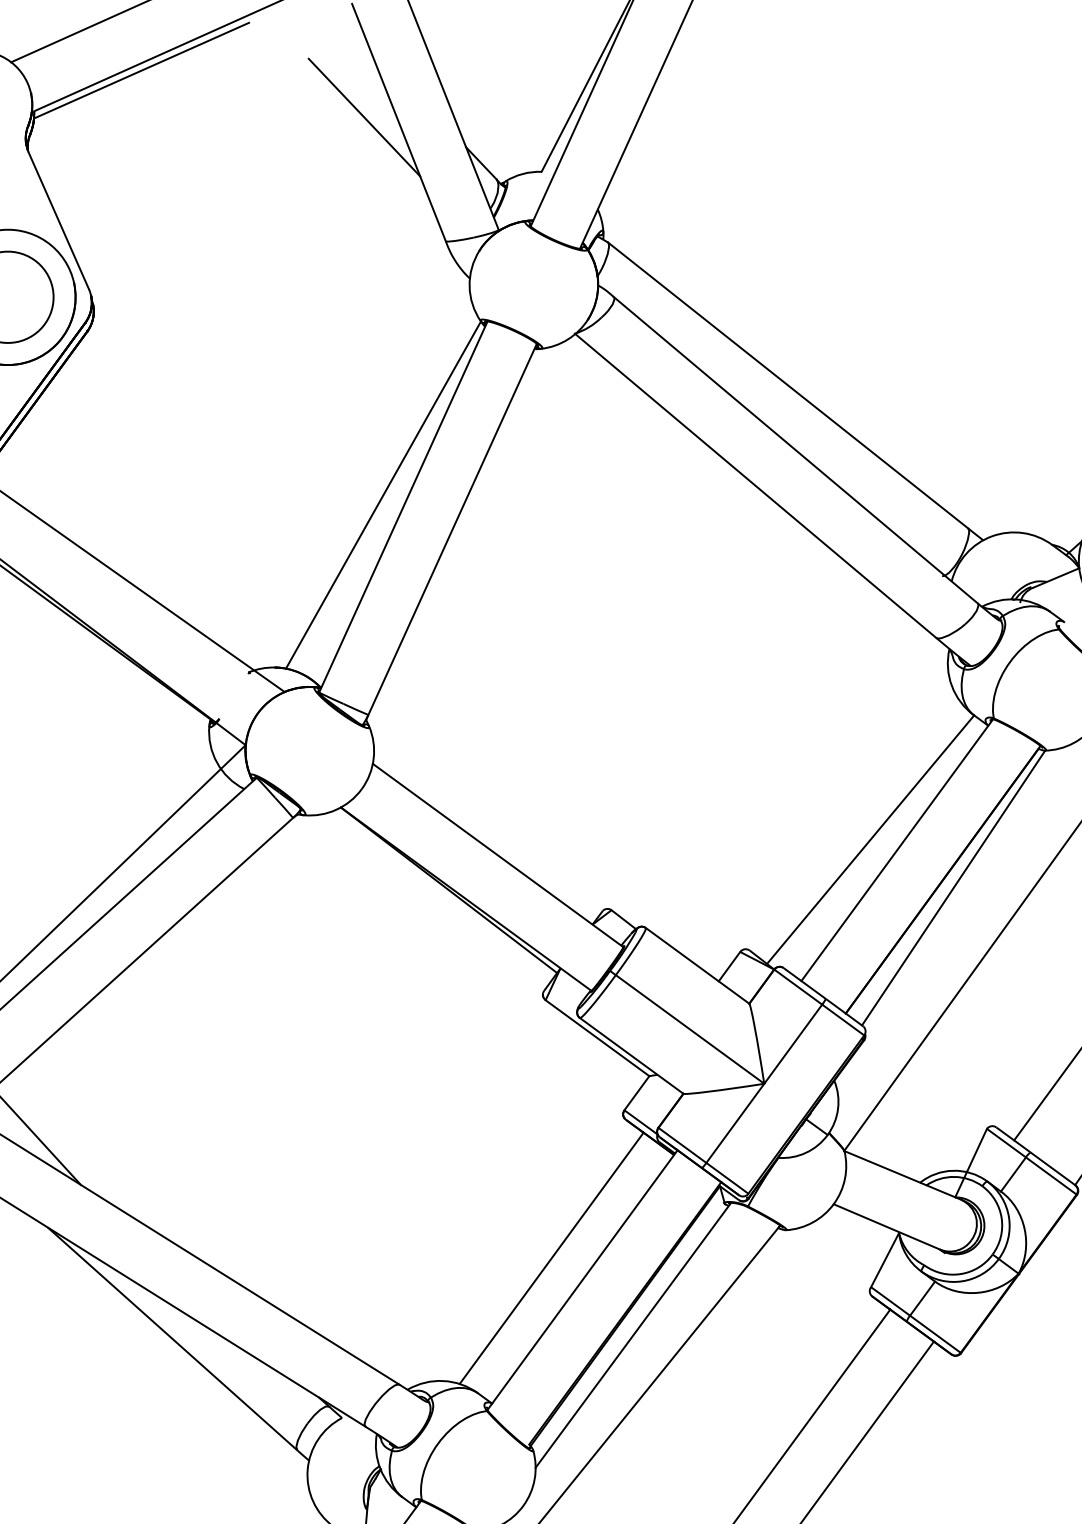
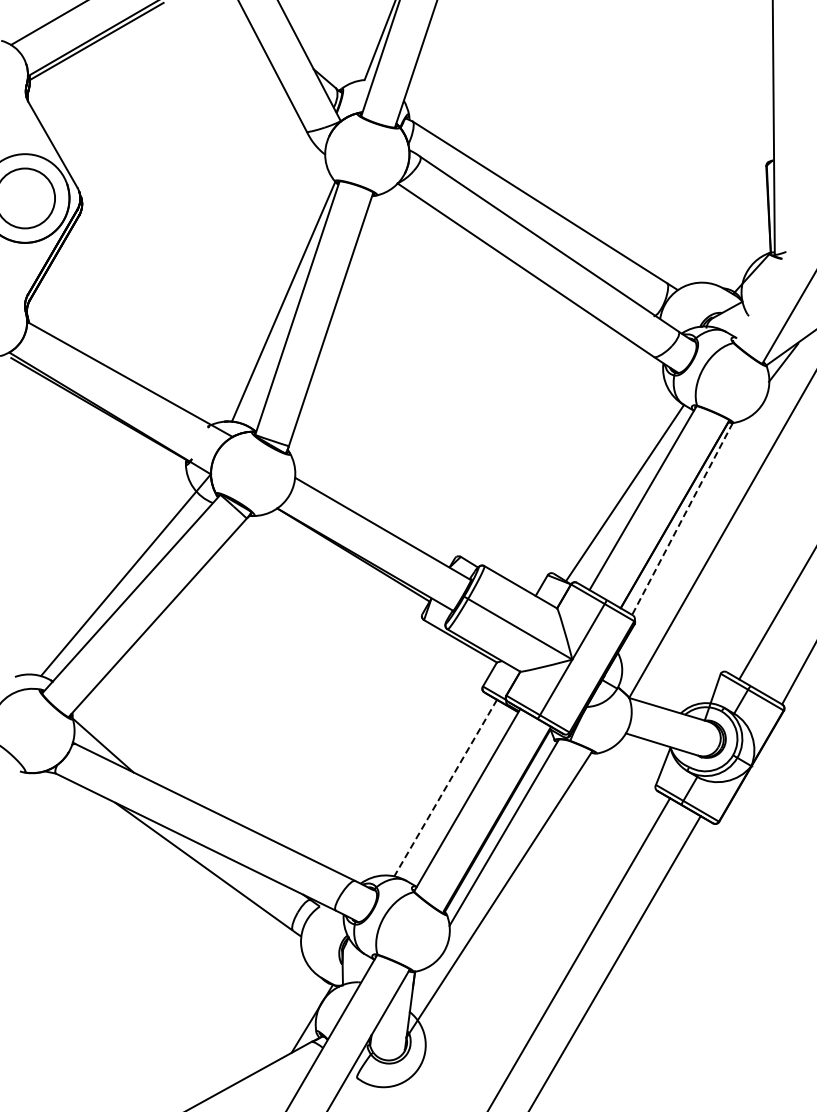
line: (363, 116) -> (244, 56), removed
line: (953, 888) -> (682, 519), solid -> dashed
line: (551, 1258) -> (445, 788), solid -> dashed

